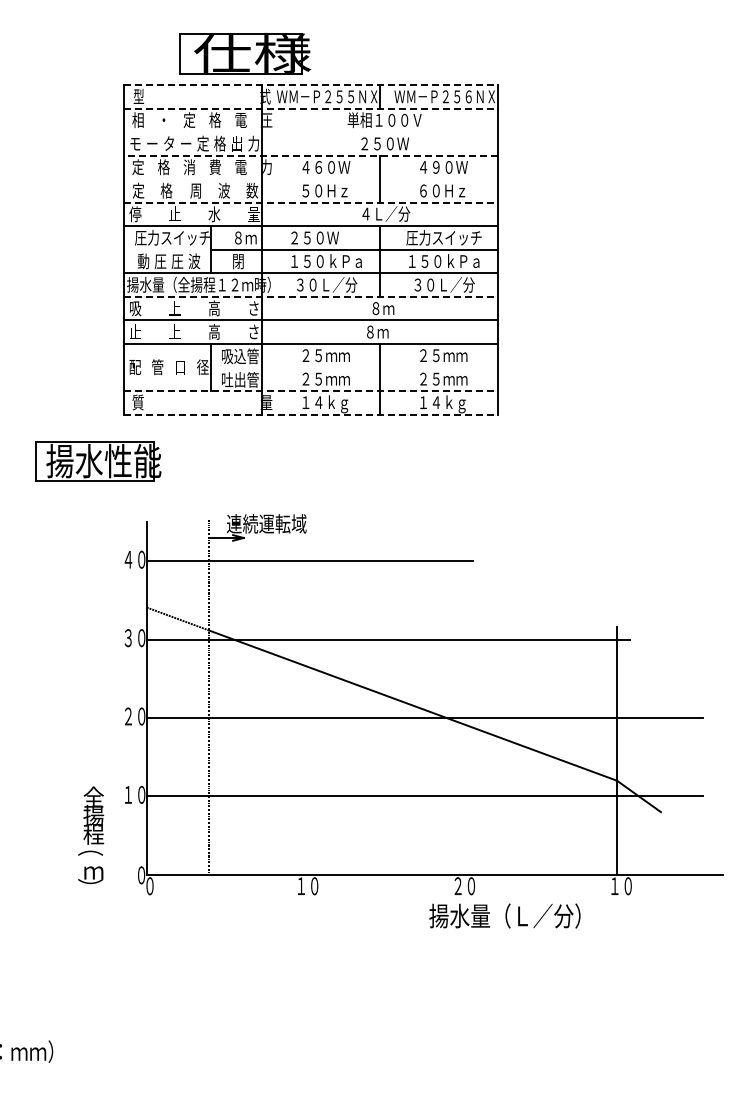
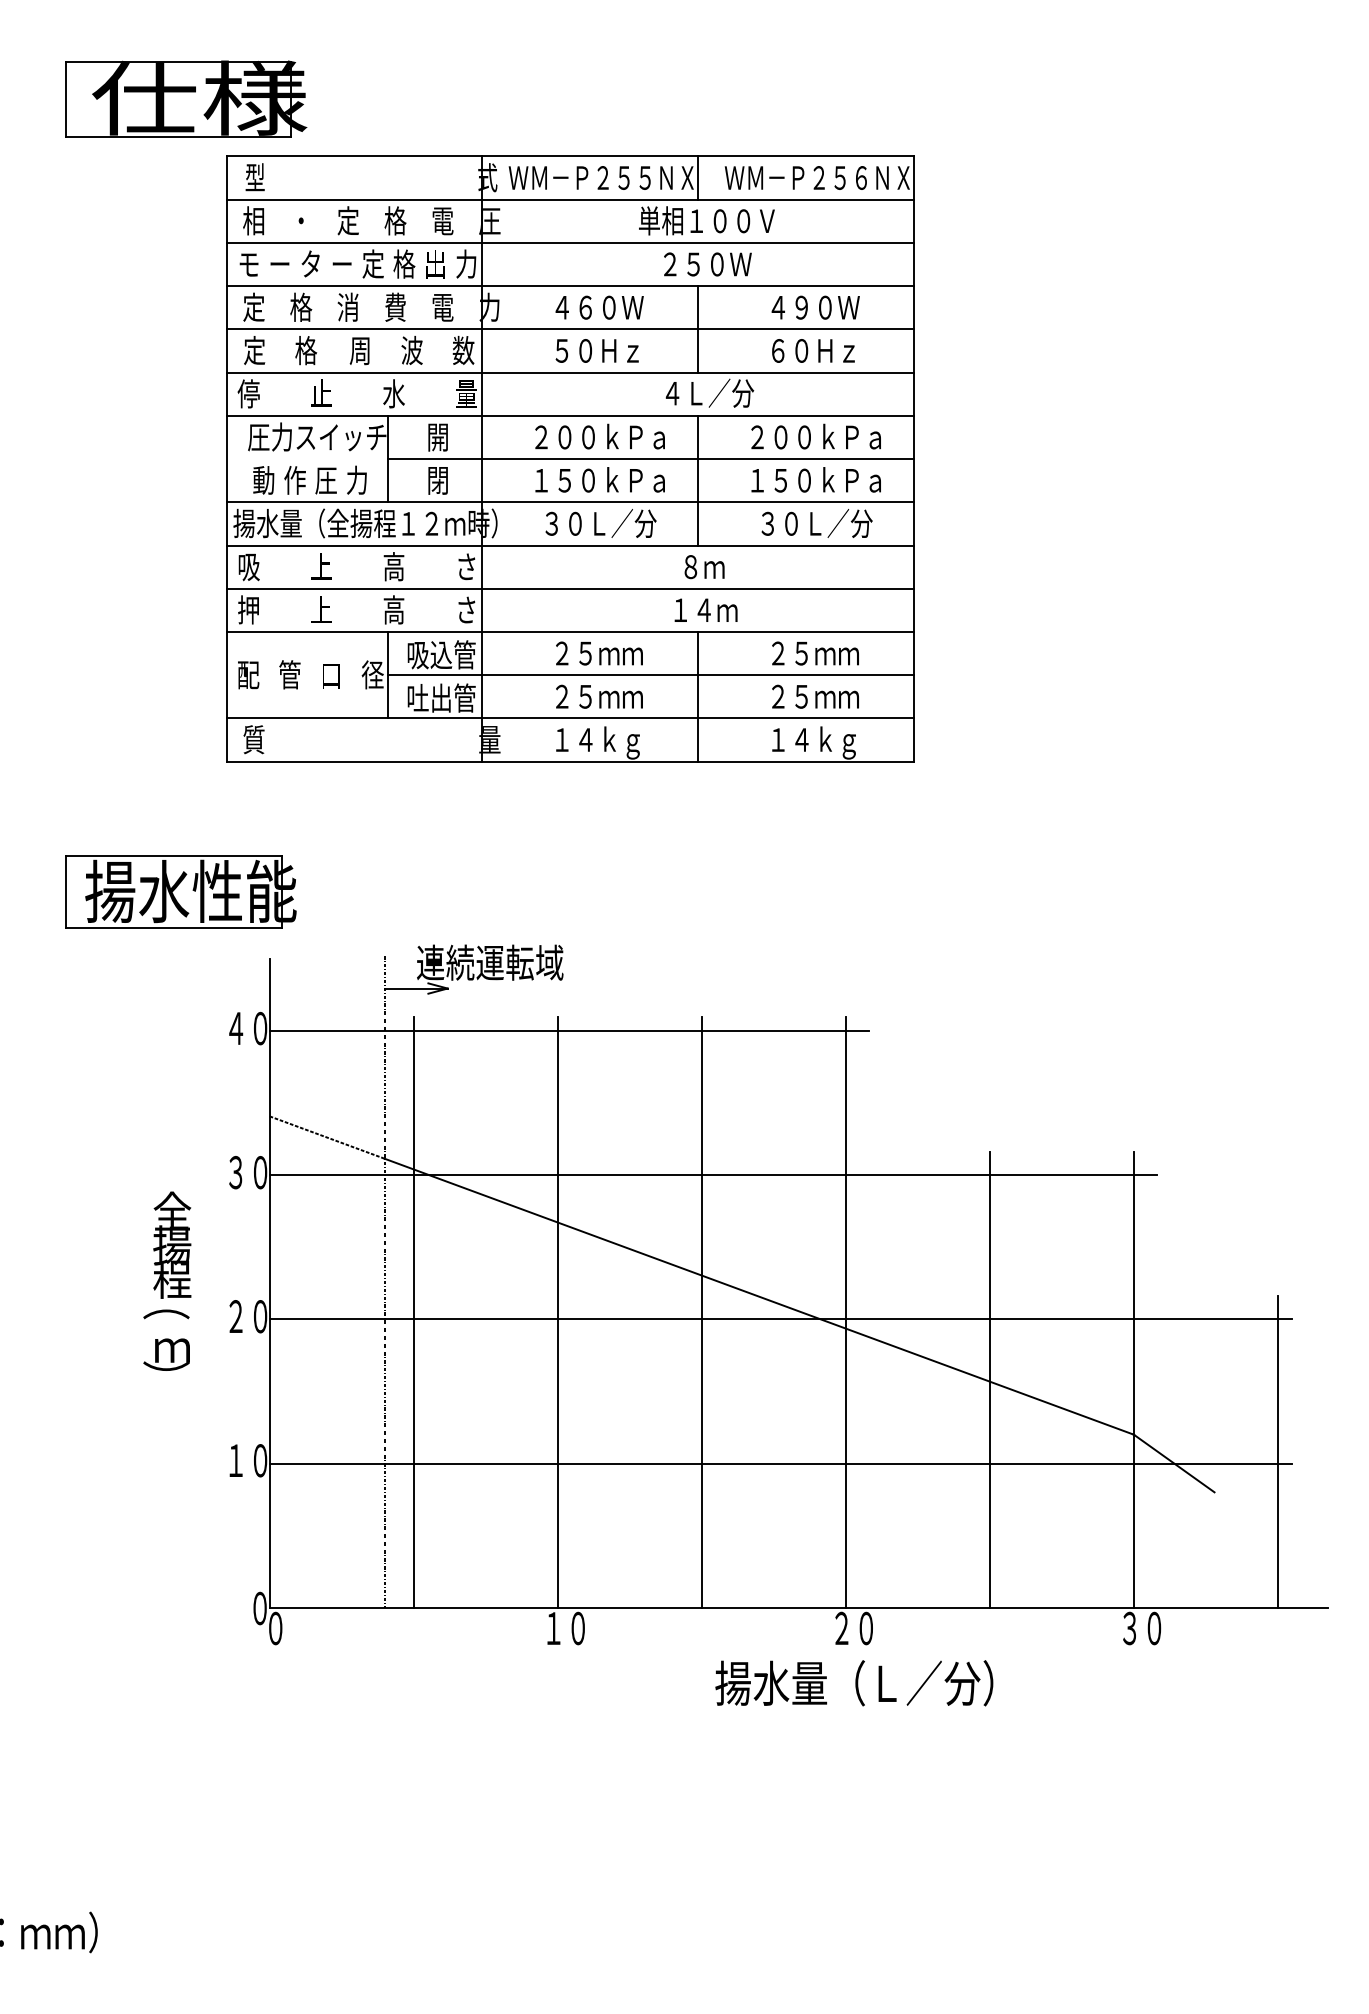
part: (245, 53) -> (186, 98), moved
line: (310, 85) -> (570, 157), dashed -> solid
line: (310, 108) -> (570, 199), dashed -> solid
line: (310, 132) -> (570, 243), added
line: (310, 155) -> (570, 285), dashed -> solid
line: (310, 179) -> (570, 329), added
line: (310, 202) -> (570, 372), dashed -> solid
text: (244, 237) -> (449, 436), ８ｍ -> 開
text: (332, 237) -> (611, 436), ２５０Ｗ -> ２００ｋＰａ
text: (443, 237) -> (814, 436), 圧力スイッチ -> ２００ｋＰａ
text: (160, 261) -> (294, 480), 圧 -> 作
text: (194, 261) -> (357, 480), 波 -> 力
line: (310, 296) -> (570, 544), dashed -> solid
text: (134, 331) -> (247, 609), 止 -> 押
text: (384, 331) -> (706, 609), ８ｍ -> １４ｍ
line: (354, 367) -> (651, 675), added
line: (310, 390) -> (570, 717), dashed -> solid
line: (310, 414) -> (570, 761), dashed -> solid
part: (98, 461) -> (181, 892), moved
line: (225, 713) -> (414, 1311), added
line: (303, 713) -> (557, 1311), added
line: (381, 713) -> (701, 1311), added
line: (460, 713) -> (846, 1311), added
line: (538, 750) -> (989, 1379), added
line: (695, 789) -> (1278, 1450), added
text: (91, 835) -> (168, 1281), moved
text: (614, 886) -> (1129, 1628), １０ -> ３０
text: (504, 915) -> (853, 1682), moved

